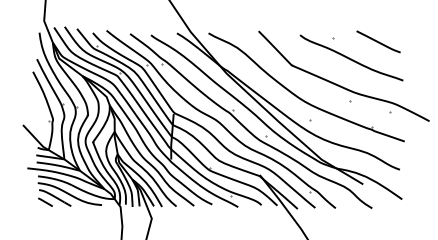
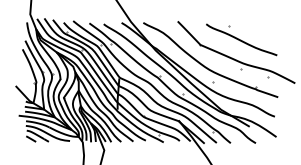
line: (378, 41) -> (260, 28), removed

